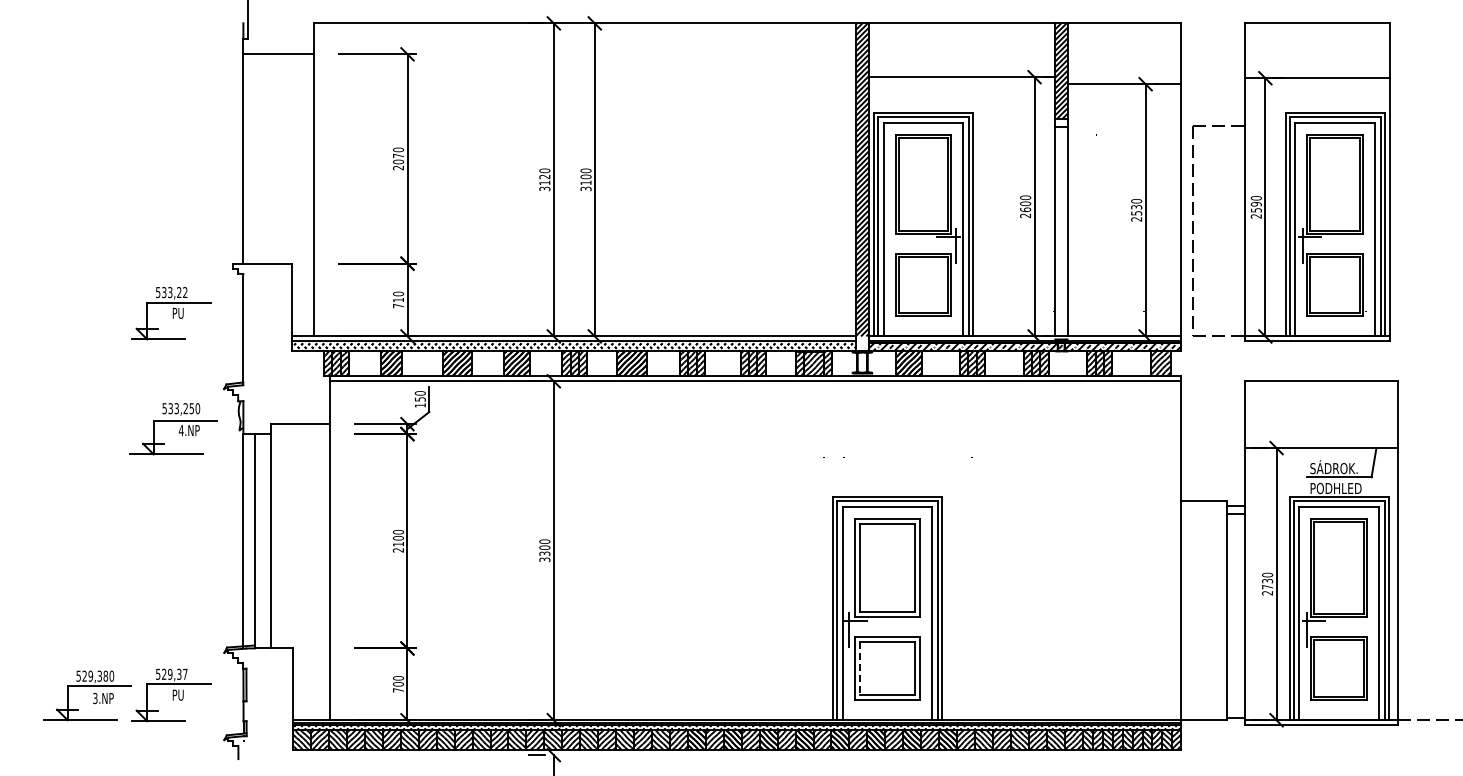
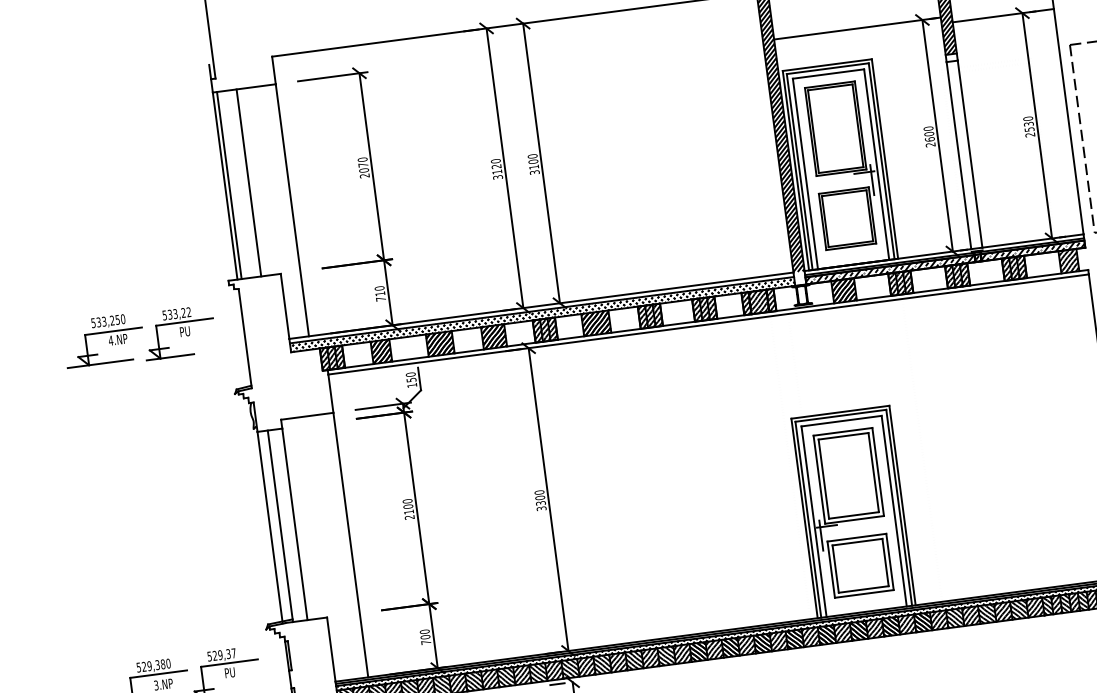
line: (248, 158) -> (229, 185), added
line: (269, 158) -> (248, 182), added
part: (173, 429) -> (103, 340), moved
line: (859, 669) -> (835, 569), dashed -> solid

